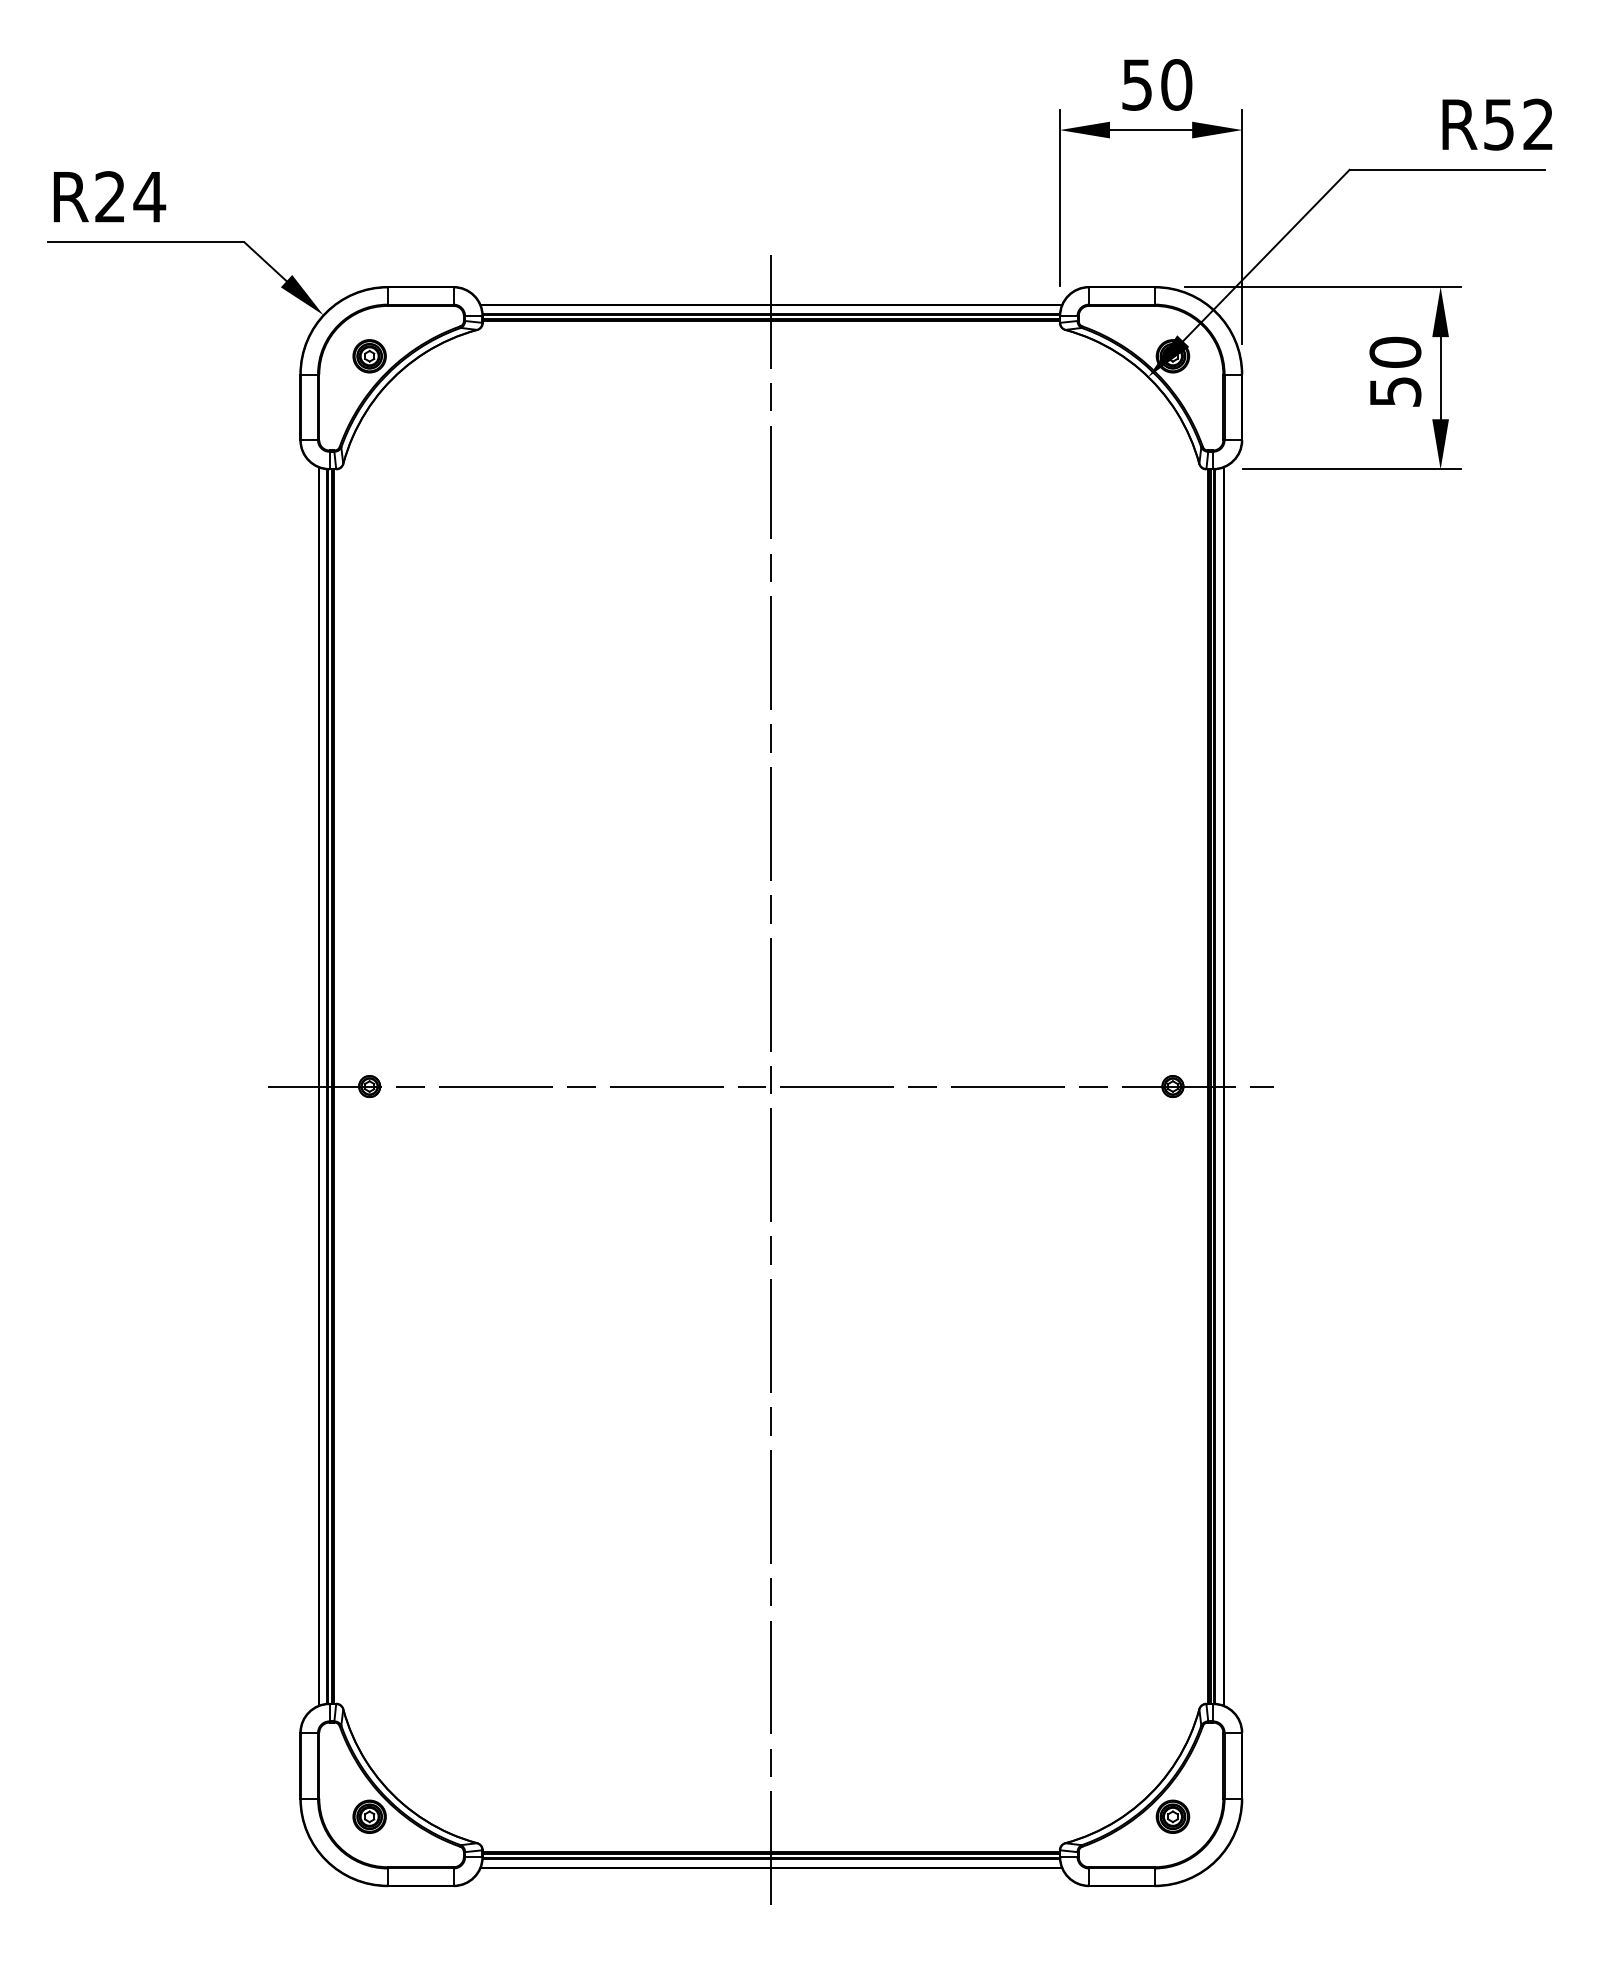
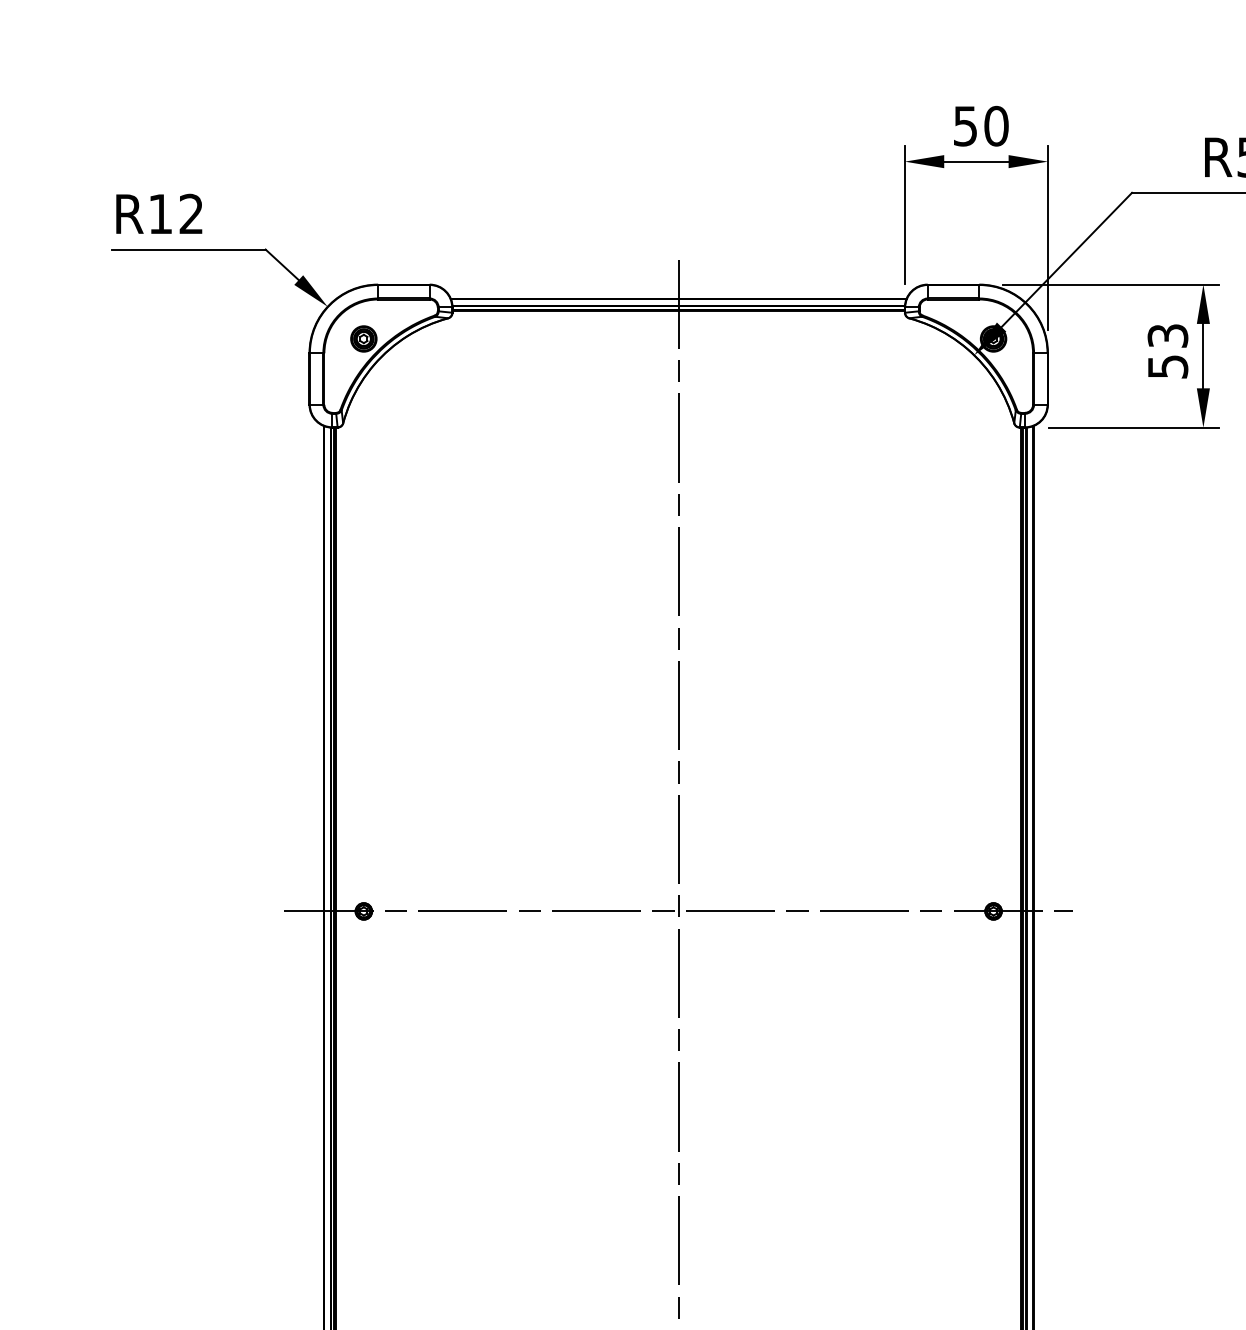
text: (130, 196) -> (176, 213), R24 -> R12
text: (1395, 351) -> (1168, 335), 50 -> 53

